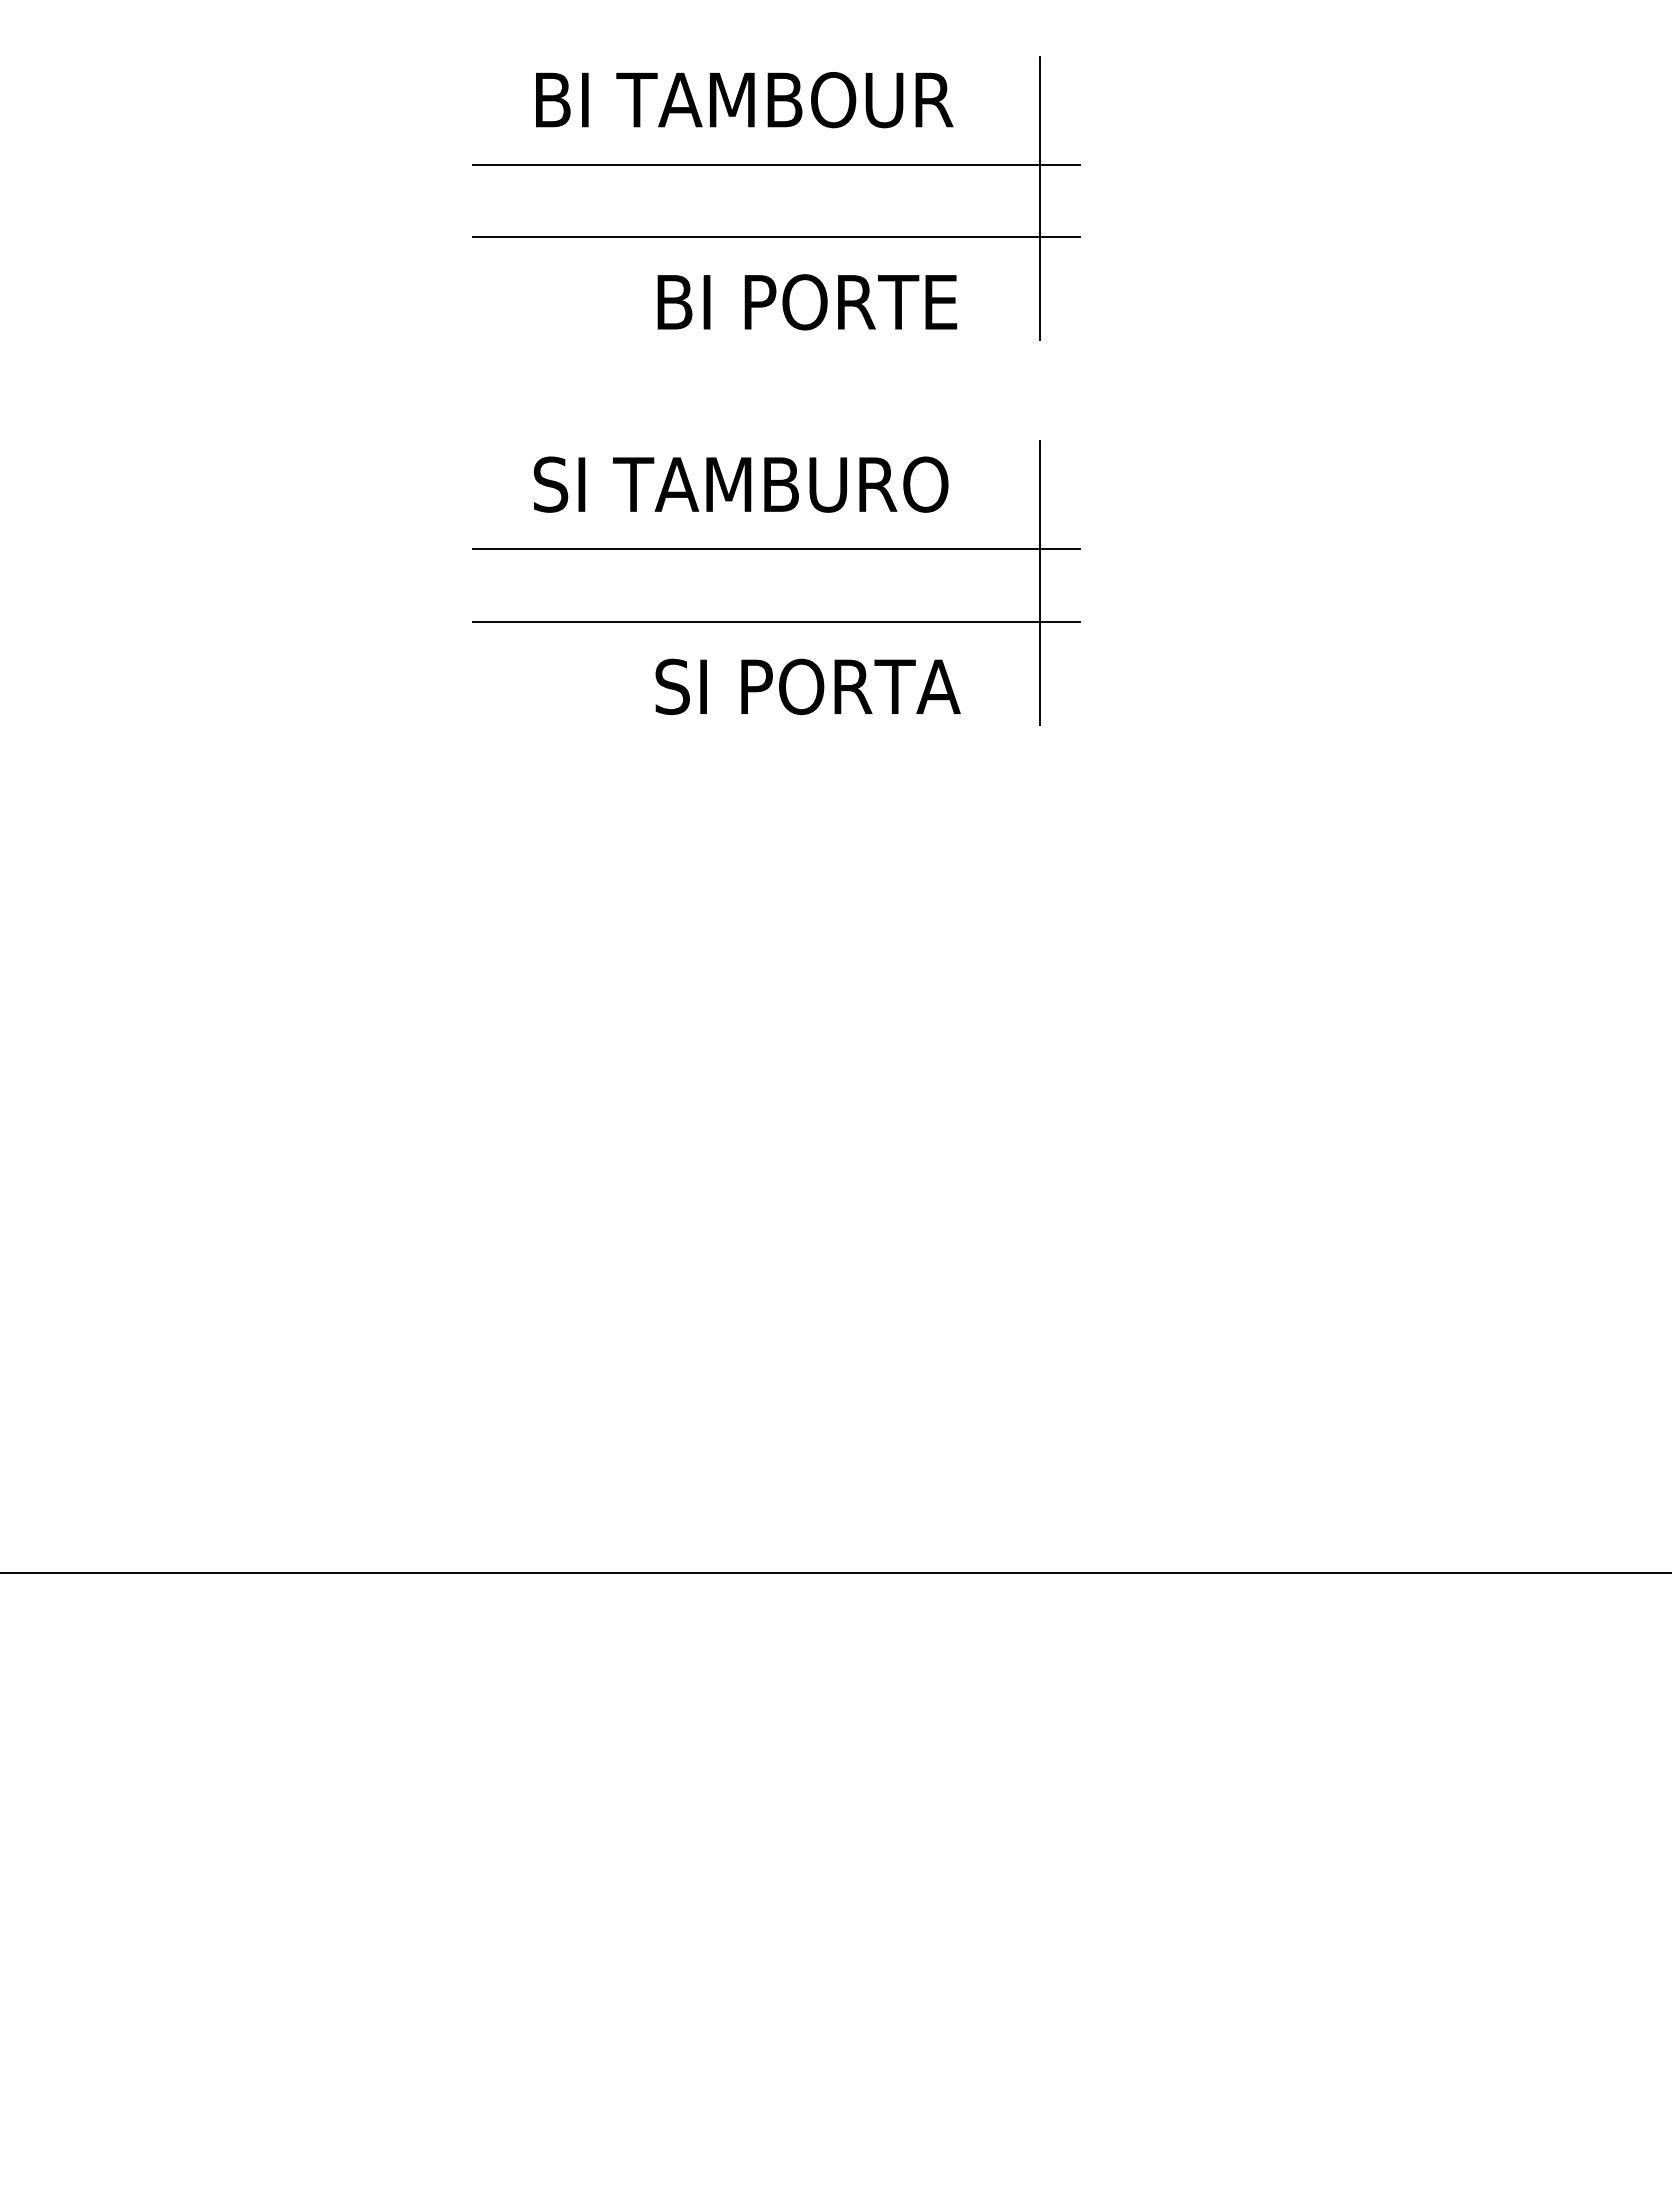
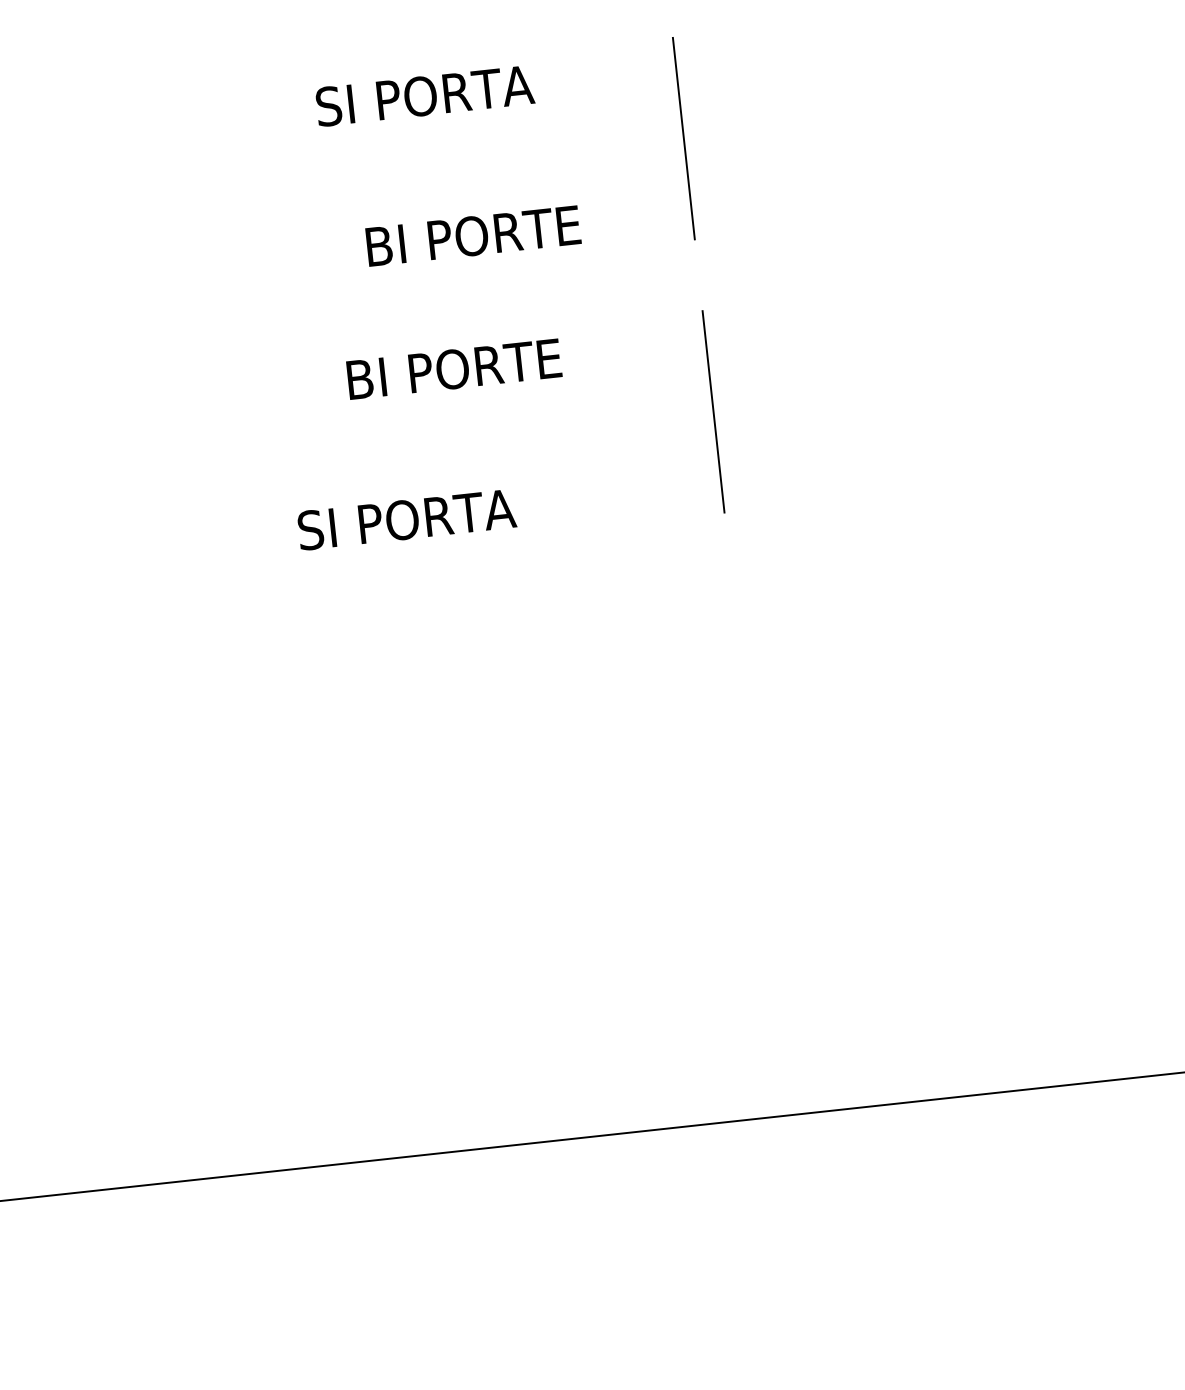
text: (743, 99) -> (465, 91), BI TAMBOUR -> SI PORTA
line: (775, 164) -> (493, 134), removed
line: (775, 237) -> (499, 186), removed
text: (807, 302) -> (473, 236), moved
text: (740, 484) -> (493, 364), SI TAMBURO -> BI PORTE
line: (775, 549) -> (523, 408), removed
line: (775, 621) -> (528, 459), removed
text: (807, 686) -> (406, 519), moved

